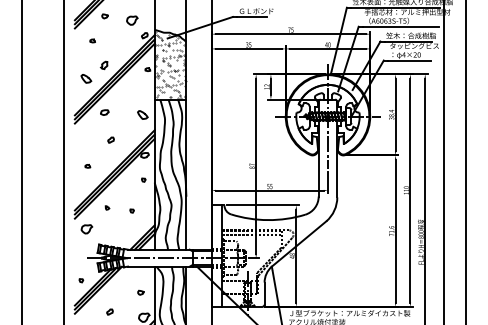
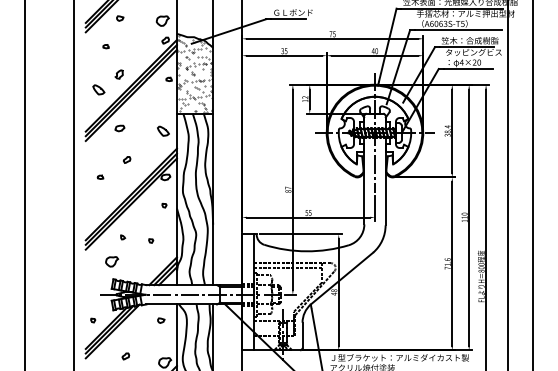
part: (132, 20) -> (163, 20), moved
part: (87, 166) -> (100, 177), moved
part: (86, 229) -> (111, 262), moved
part: (140, 292) -> (160, 320), moved

